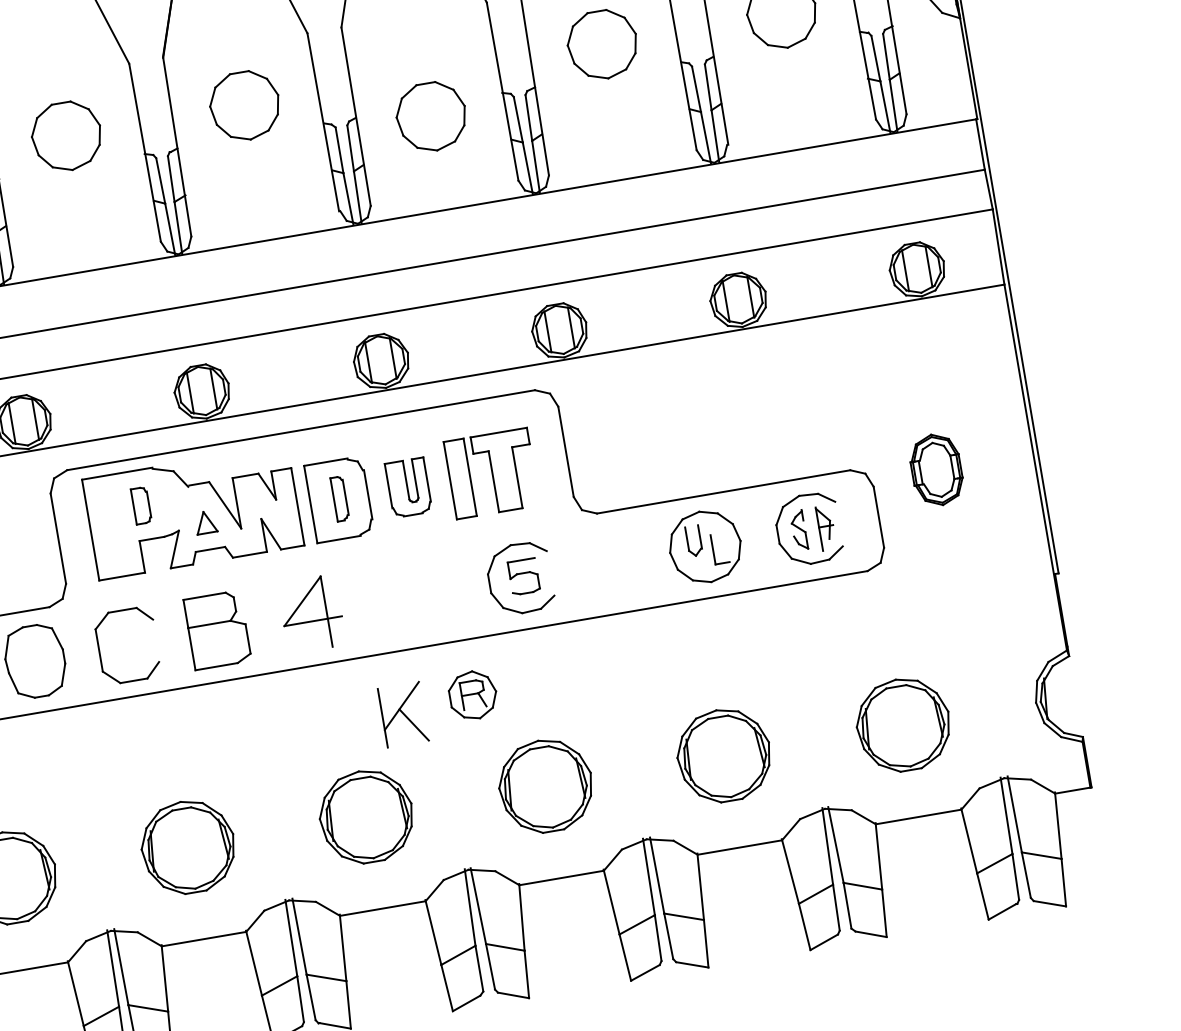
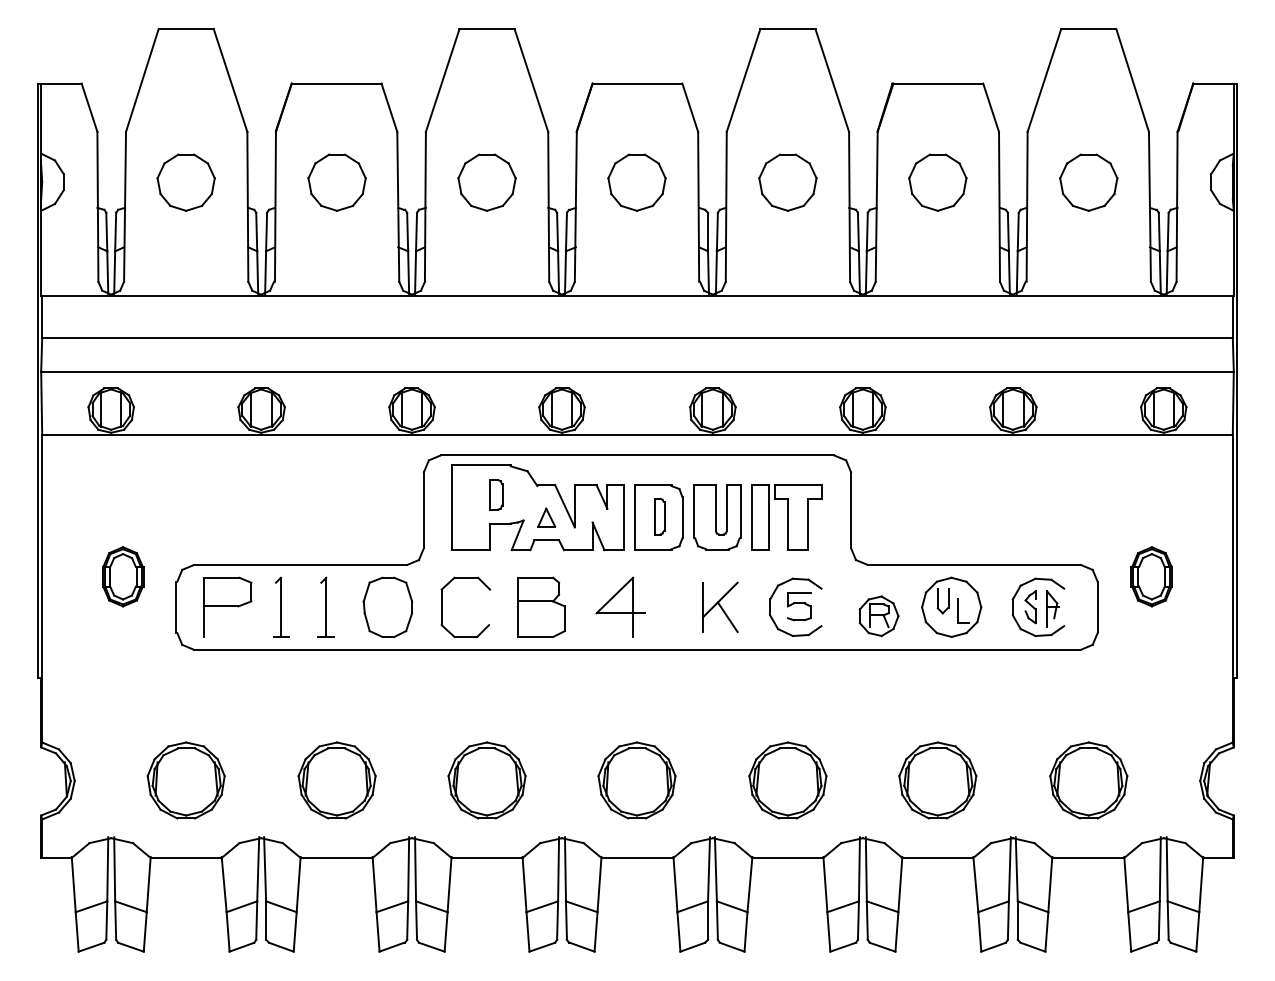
part: (431, 116) -> (787, 182), moved
part: (408, 487) -> (717, 517), size x1.43
part: (472, 694) -> (878, 615), moved
part: (403, 714) -> (720, 607), moved

